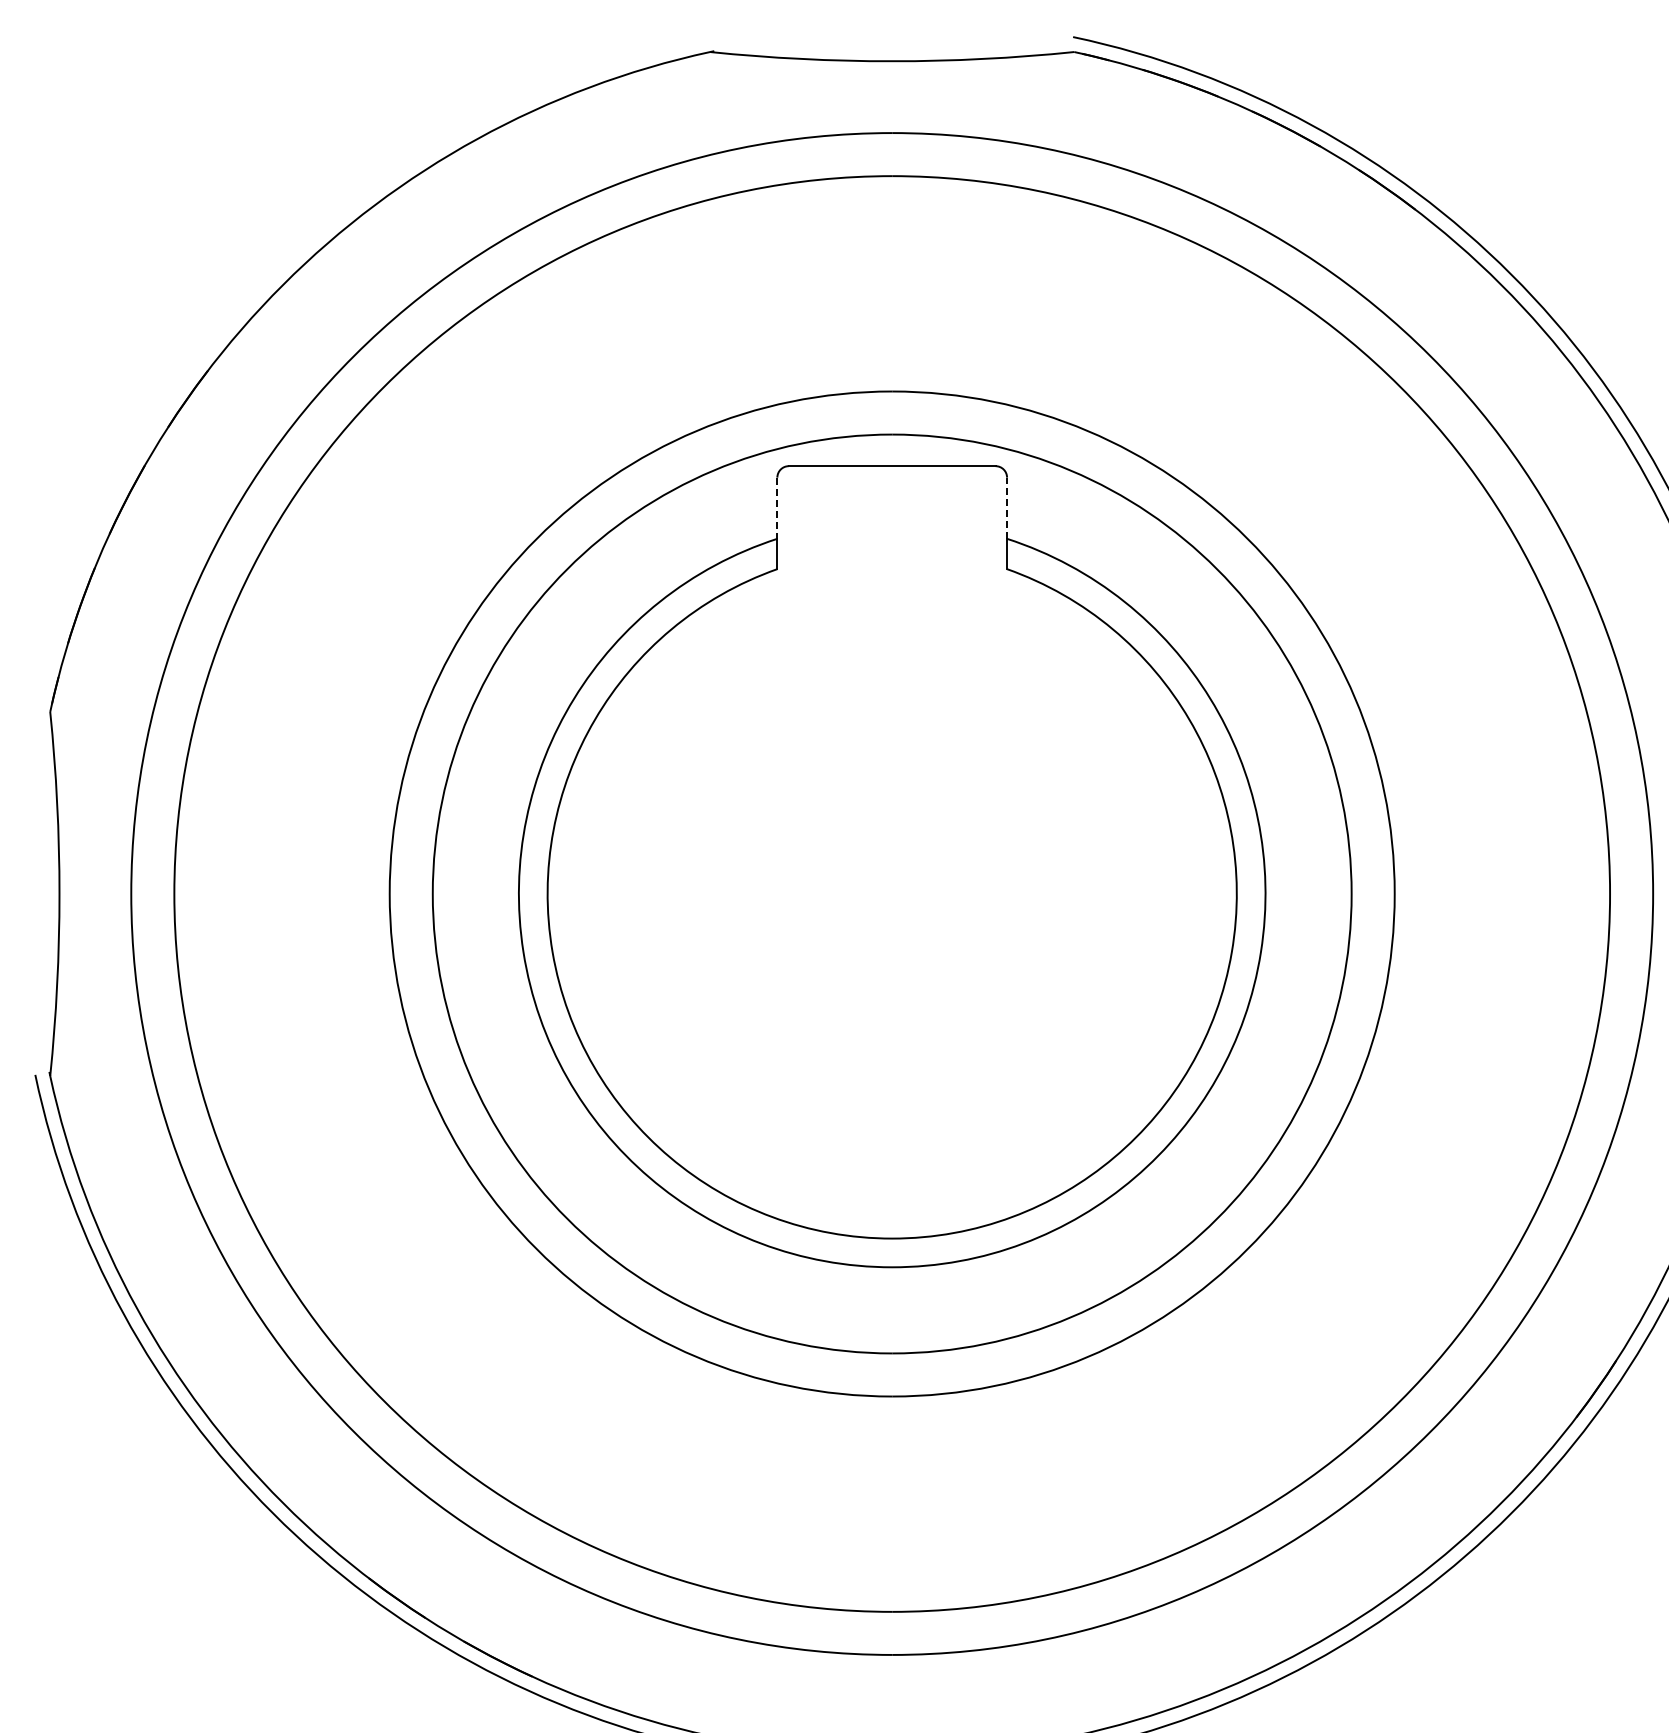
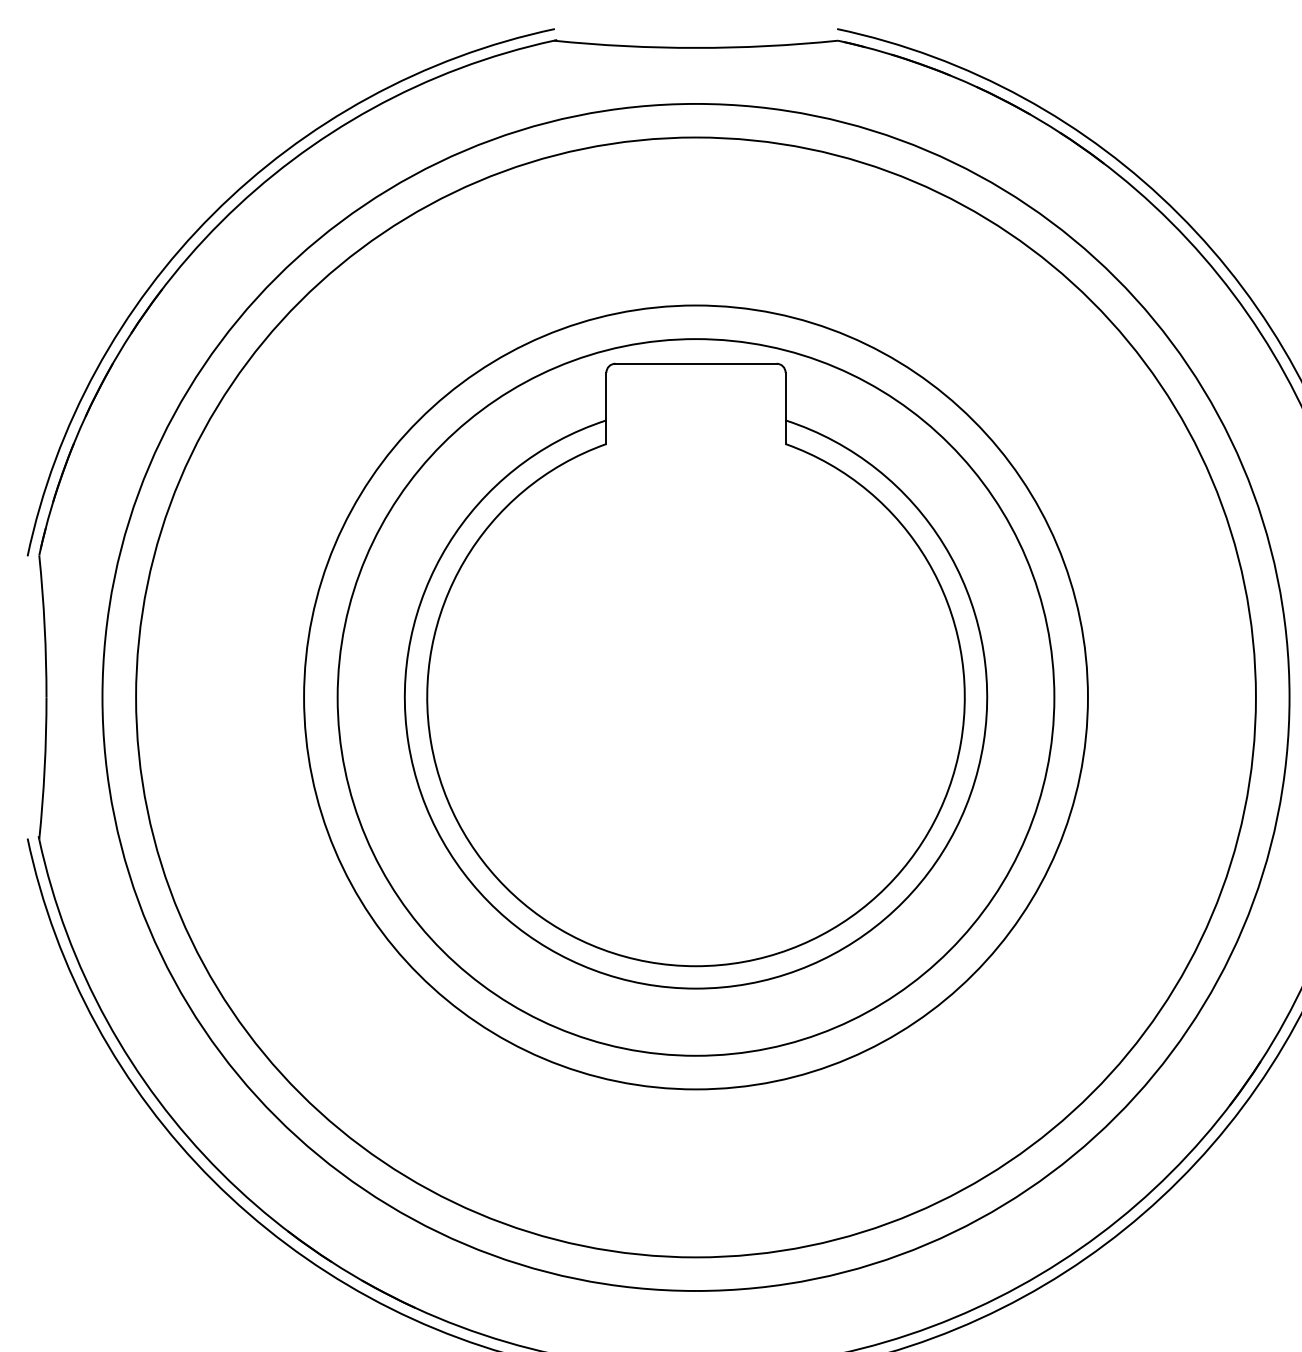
arc: (273, 275) -> (213, 215), added
line: (777, 508) -> (606, 396), dashed -> solid
line: (1007, 508) -> (785, 396), dashed -> solid

